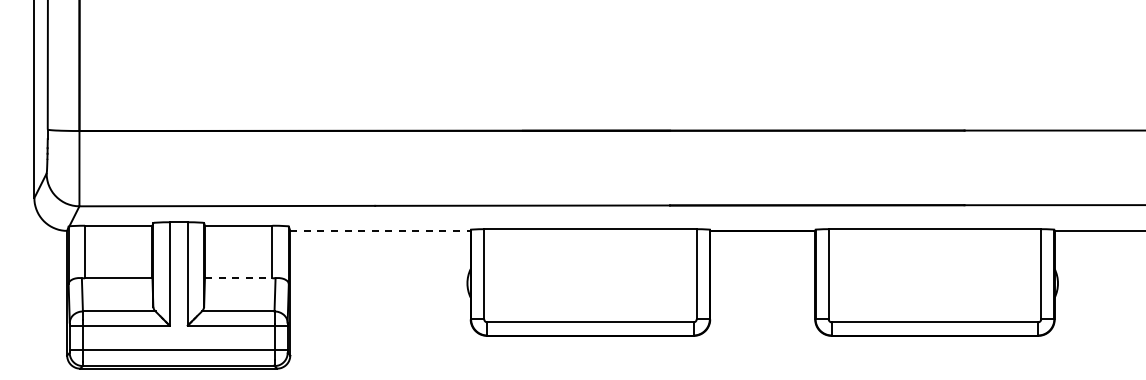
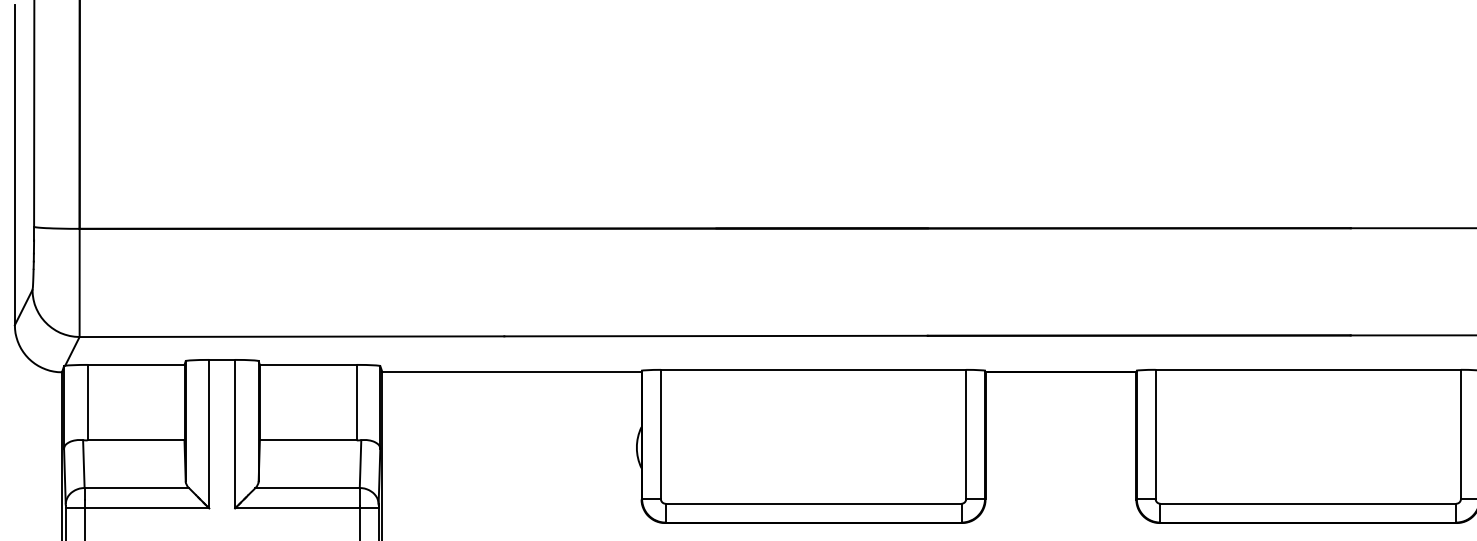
line: (381, 230) -> (513, 371), dashed -> solid
line: (238, 278) -> (308, 440), dashed -> solid

